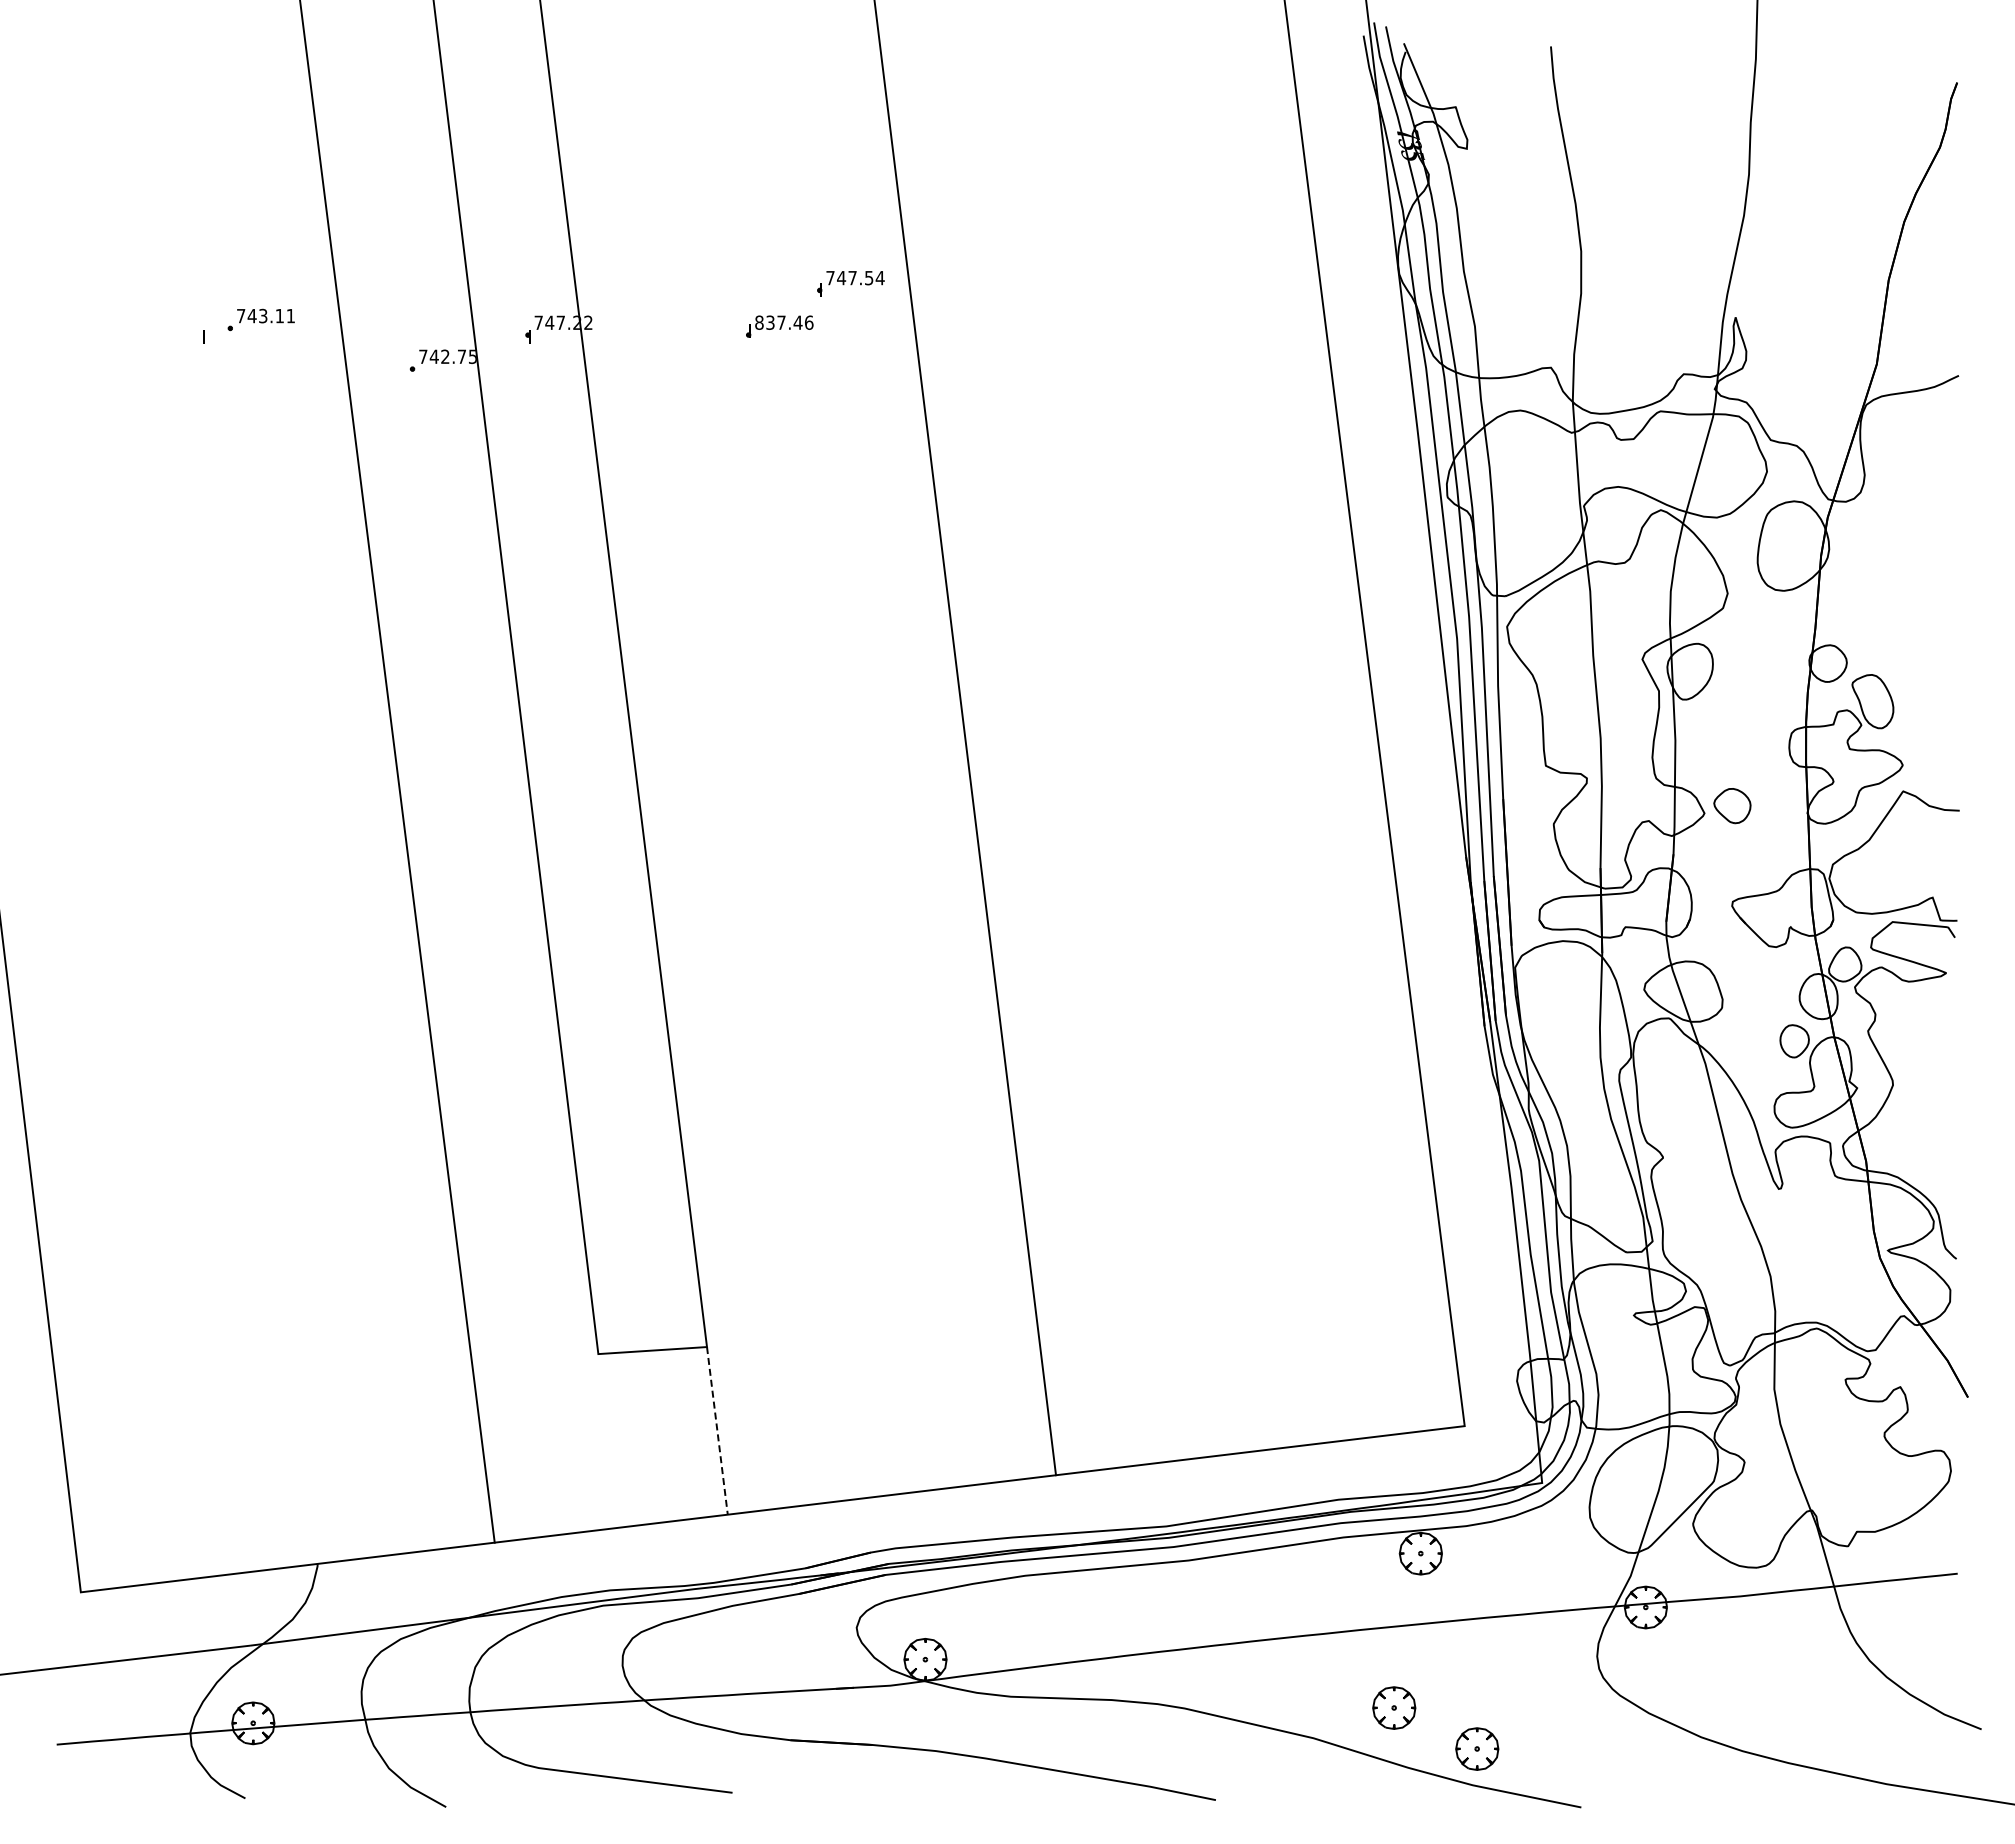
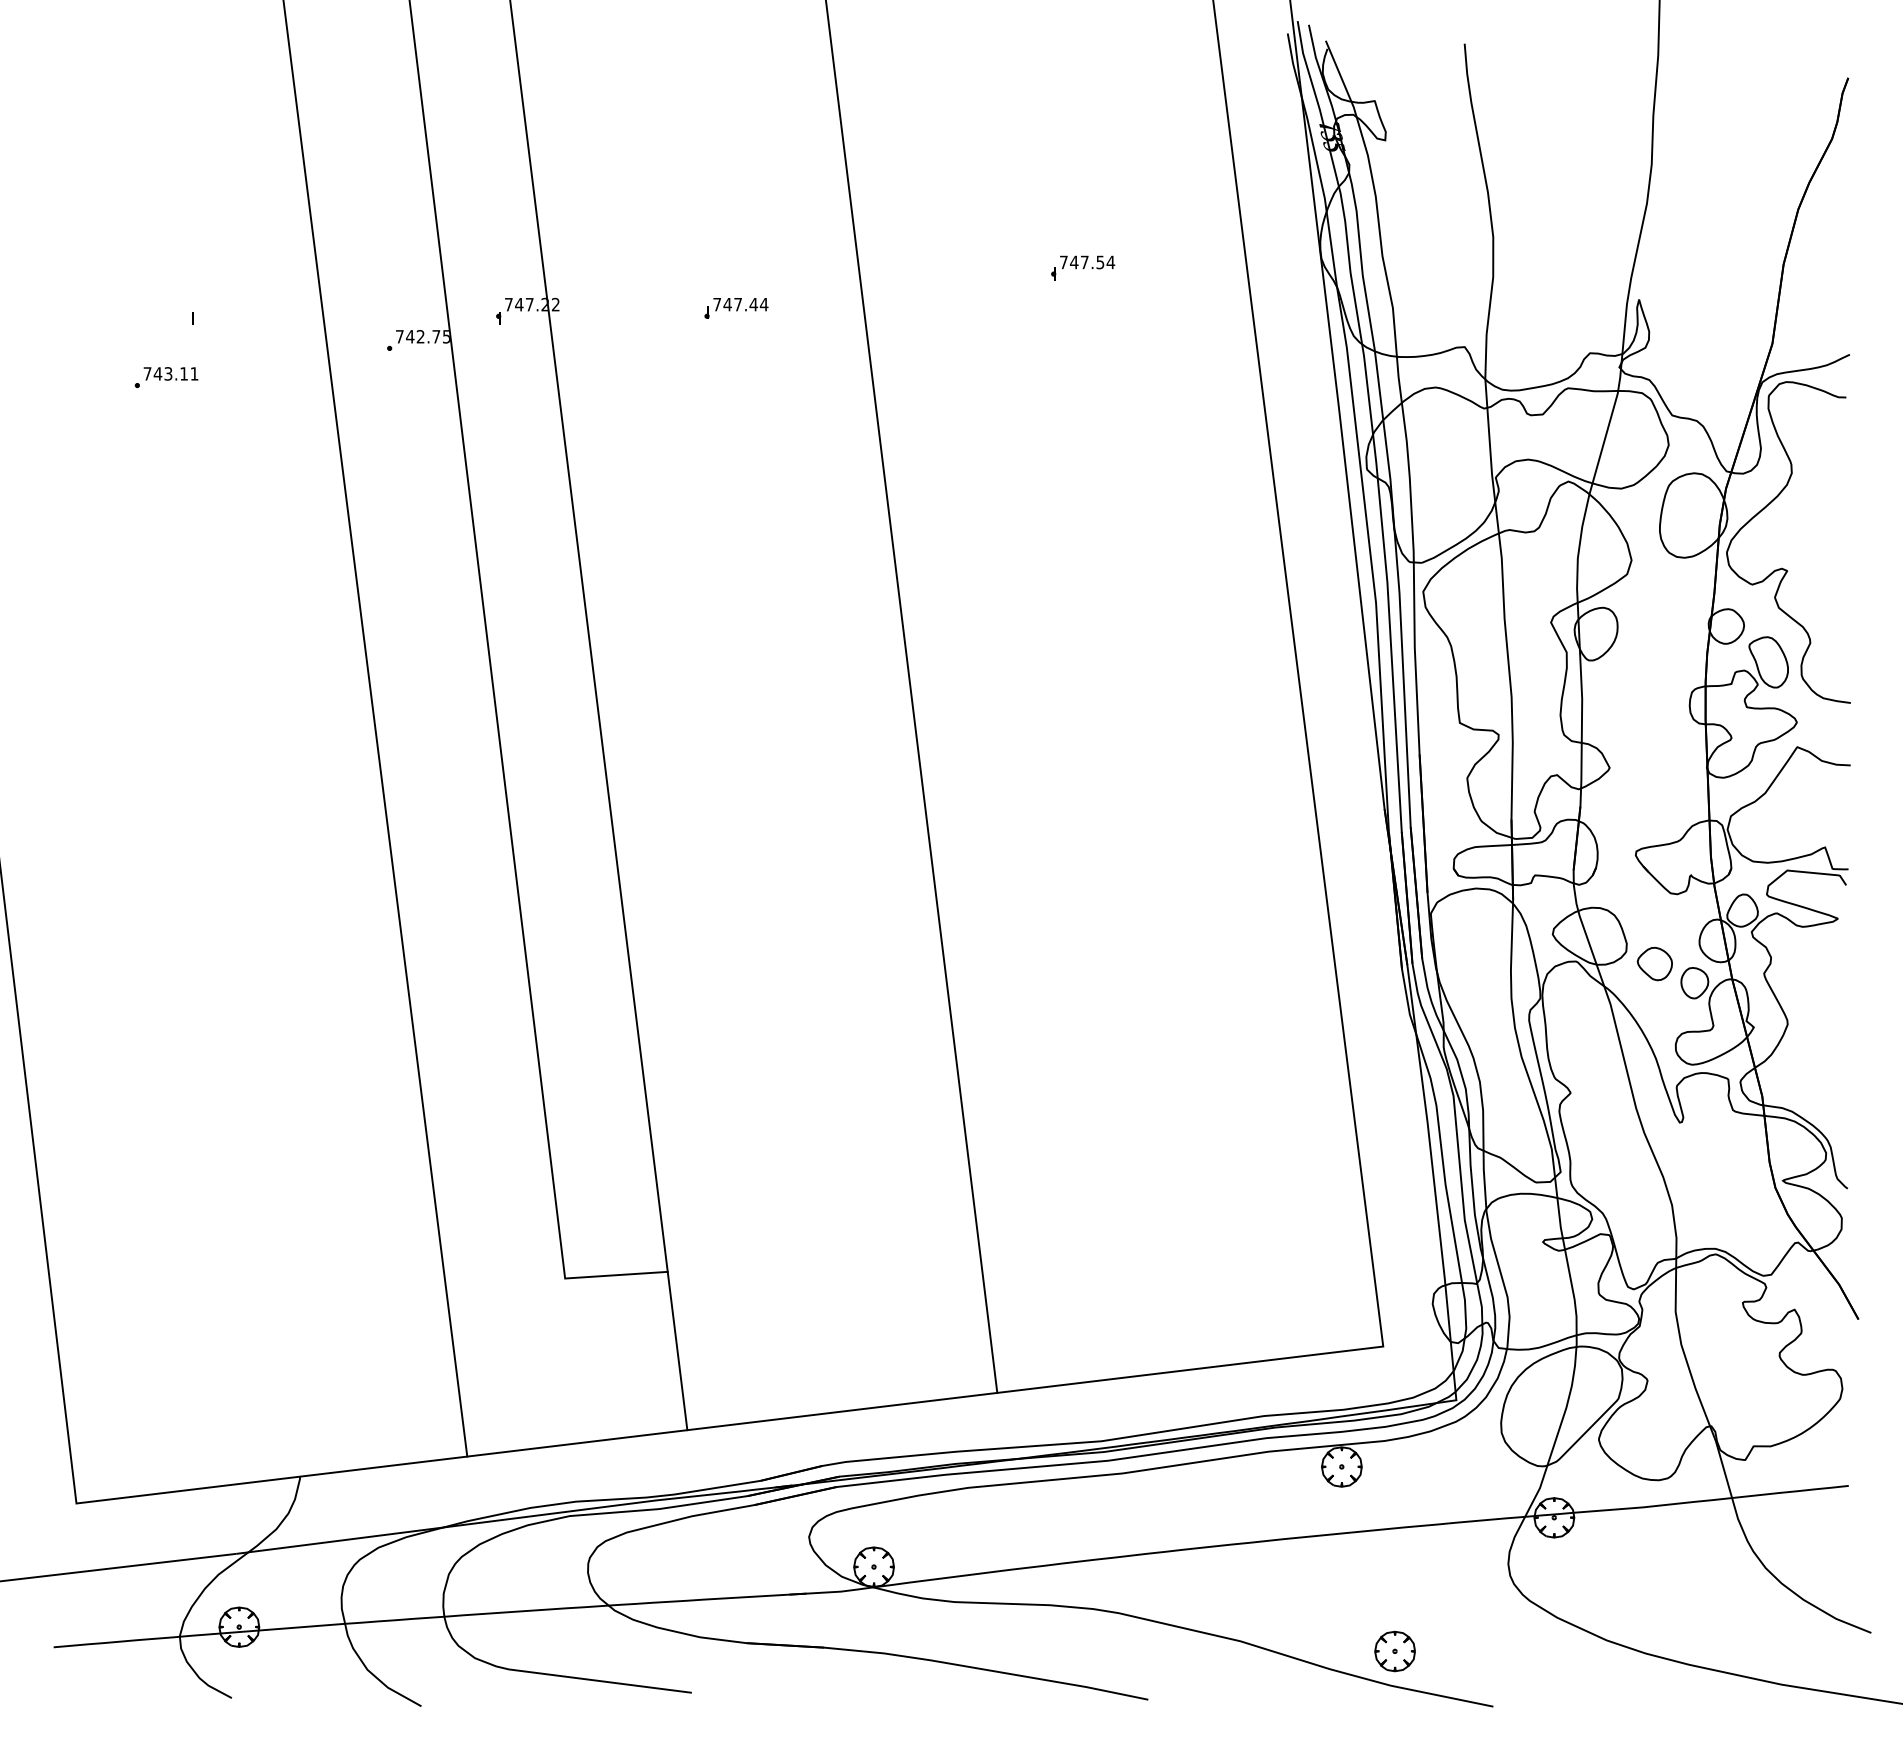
part: (850, 283) -> (1082, 267), moved
part: (260, 319) -> (165, 377), moved
text: (784, 322) -> (740, 304), 837.46 -> 747.44
curve: (1887, 601) -> (1782, 567), added
part: (1732, 806) -> (1655, 964), moved
line: (717, 1431) -> (677, 1351), dashed -> solid
part: (1394, 1707) -> (1316, 1612), removed

